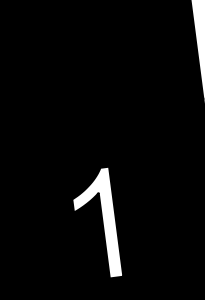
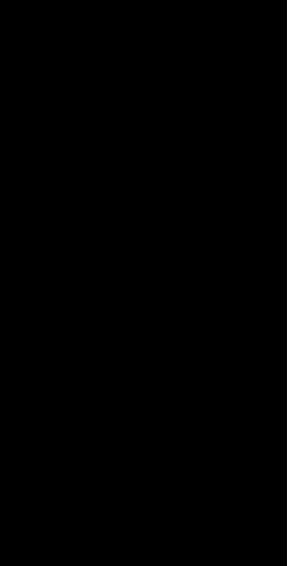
fill: (96, 224) -> (112, 443), added

